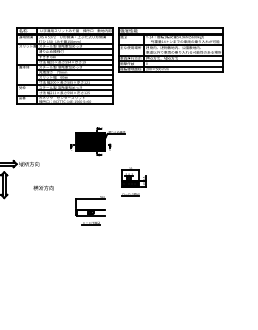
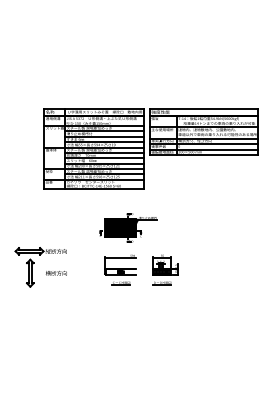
text: (43, 188) -> (56, 273), moved
part: (90, 210) -> (120, 269), moved

